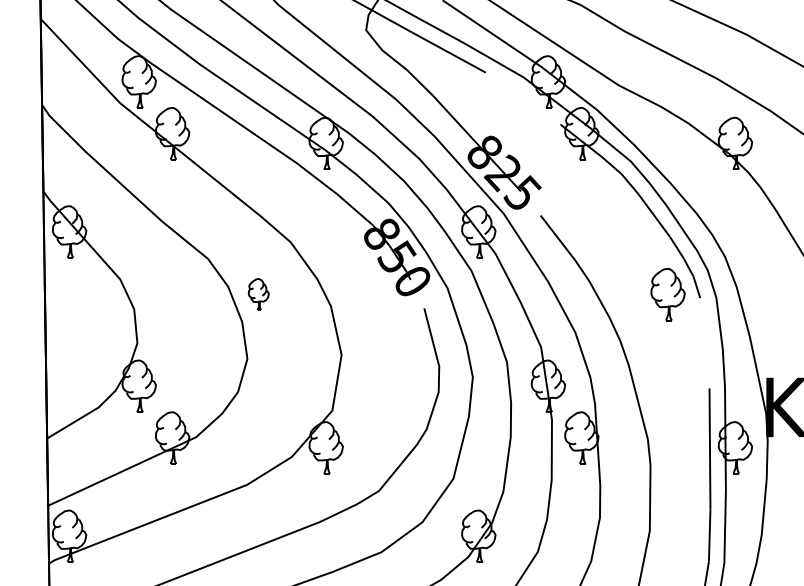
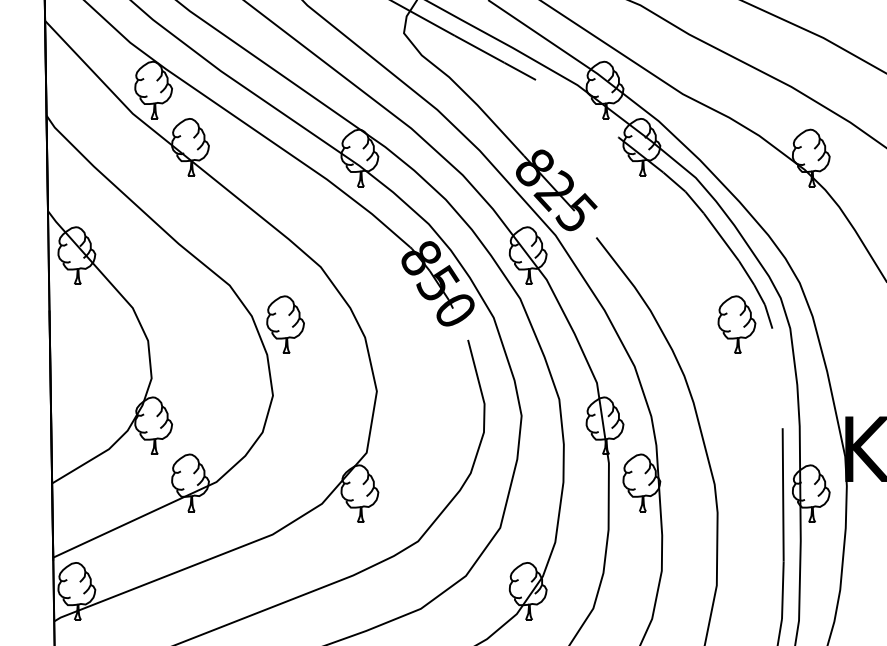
part: (258, 294) -> (285, 324), size x1.67

